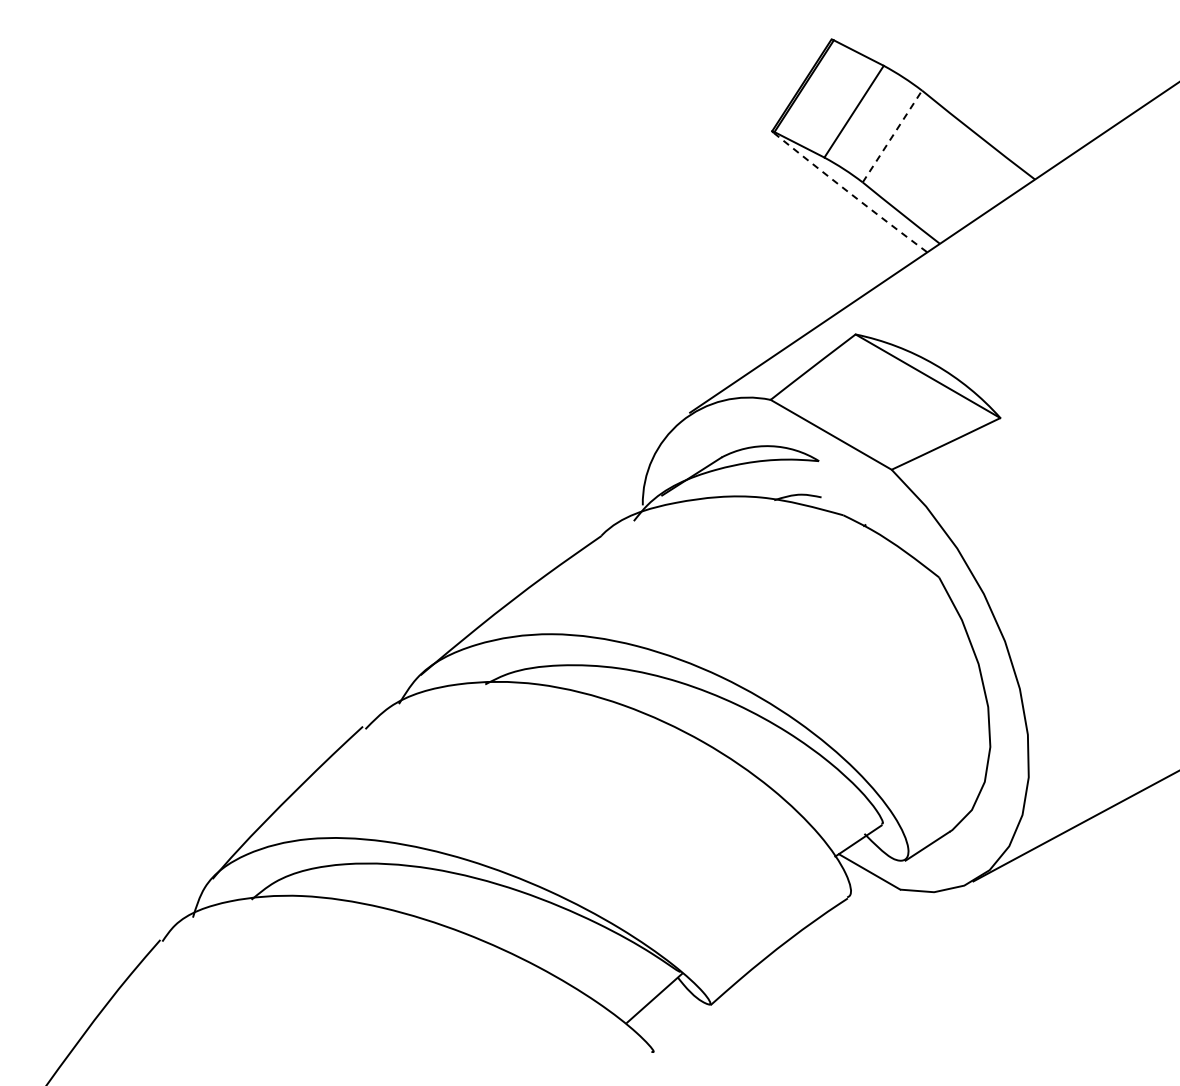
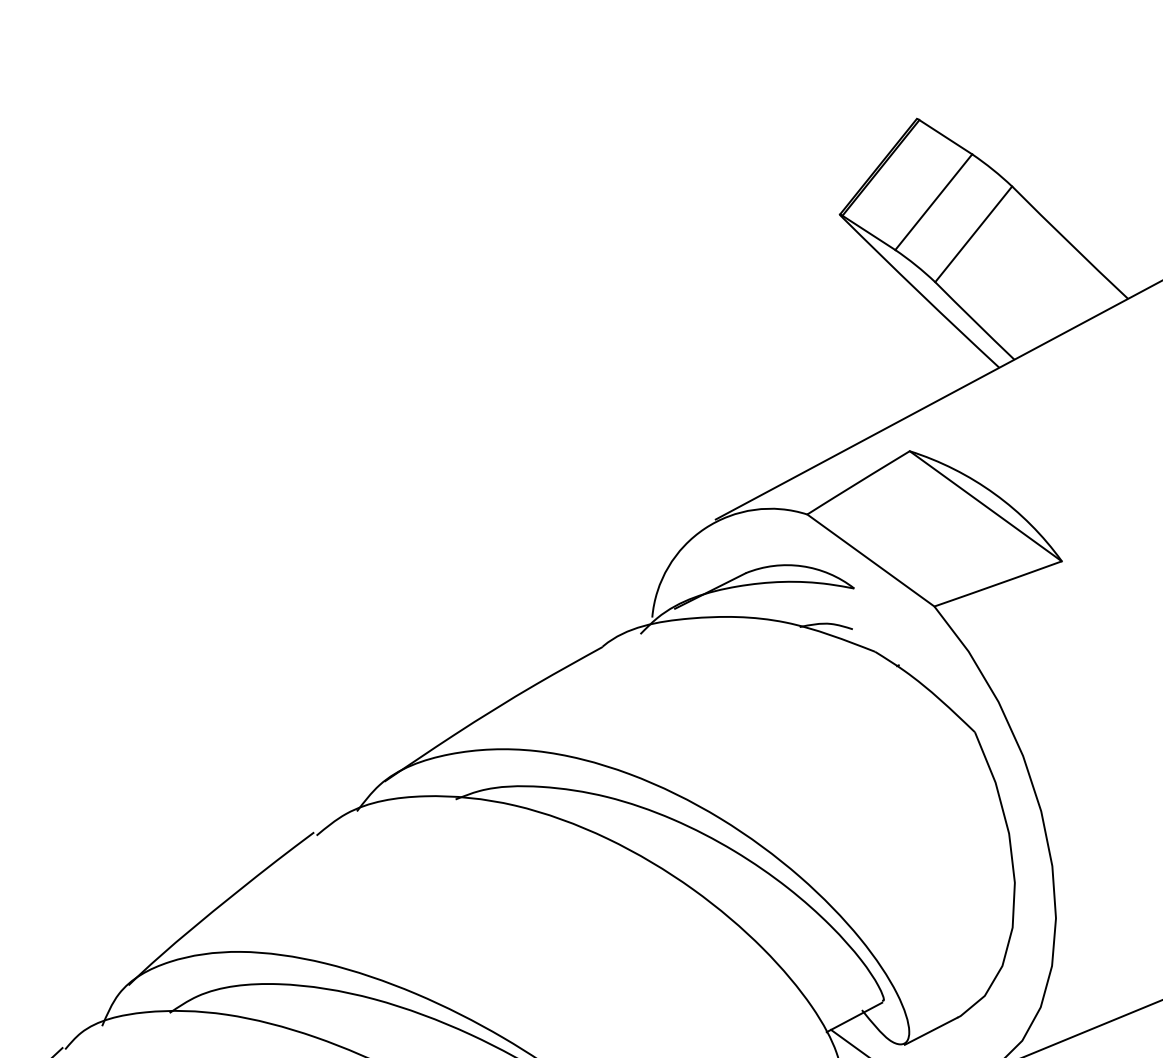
line: (892, 136) -> (973, 234), dashed -> solid
arc: (850, 193) -> (920, 293), dashed -> solid

